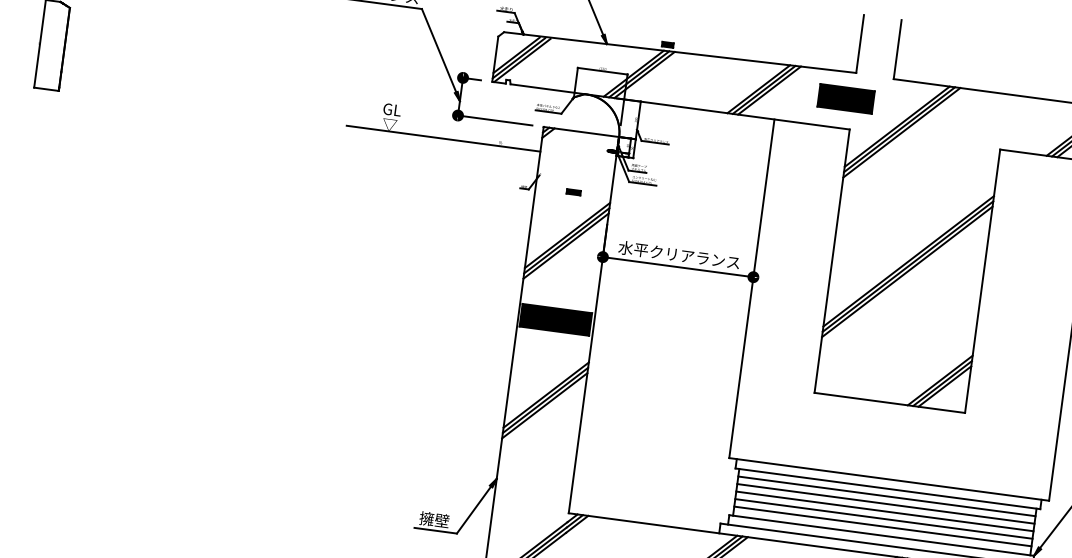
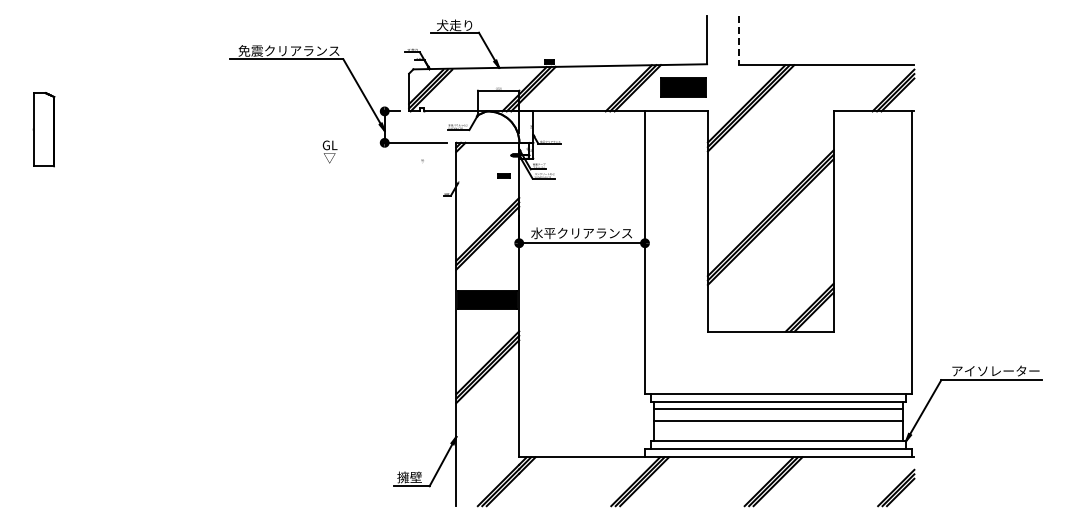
line: (897, 49) -> (738, 40), solid -> dashed
part: (846, 98) -> (683, 87), moved
line: (443, 138) -> (375, 163), removed
part: (573, 191) -> (503, 175), moved
line: (885, 503) -> (778, 414), removed
line: (883, 518) -> (778, 427), removed
line: (882, 526) -> (778, 433), removed

